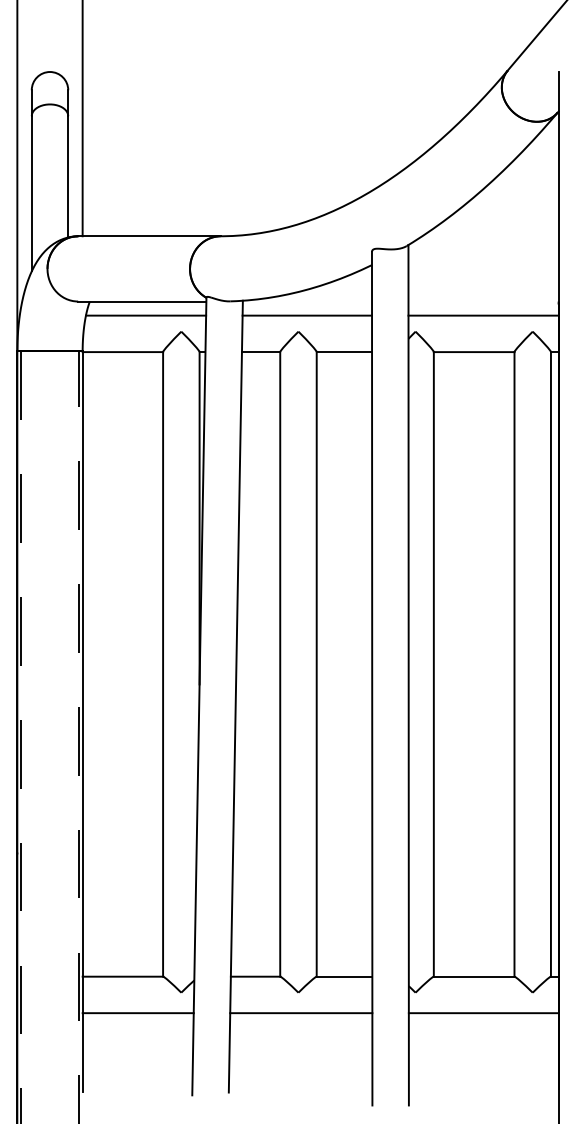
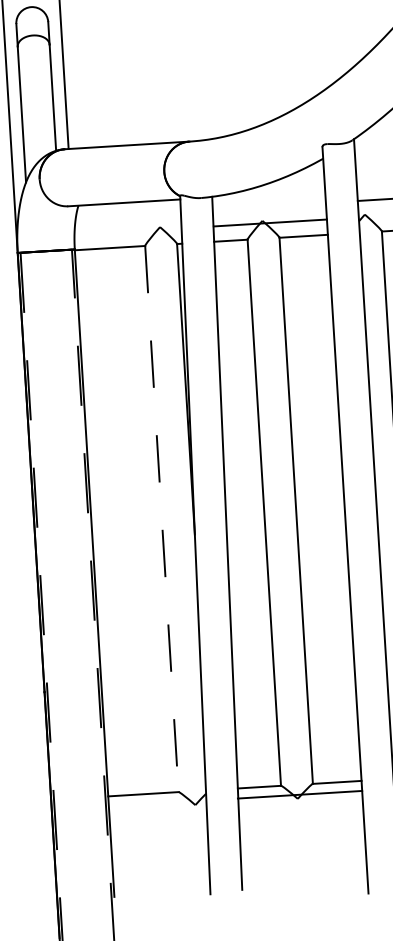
line: (145, 315) -> (127, 214), removed
line: (307, 315) -> (270, 222), moved
line: (163, 664) -> (162, 519), solid -> dashed
line: (137, 1013) -> (158, 825), removed
line: (301, 1013) -> (300, 795), moved

